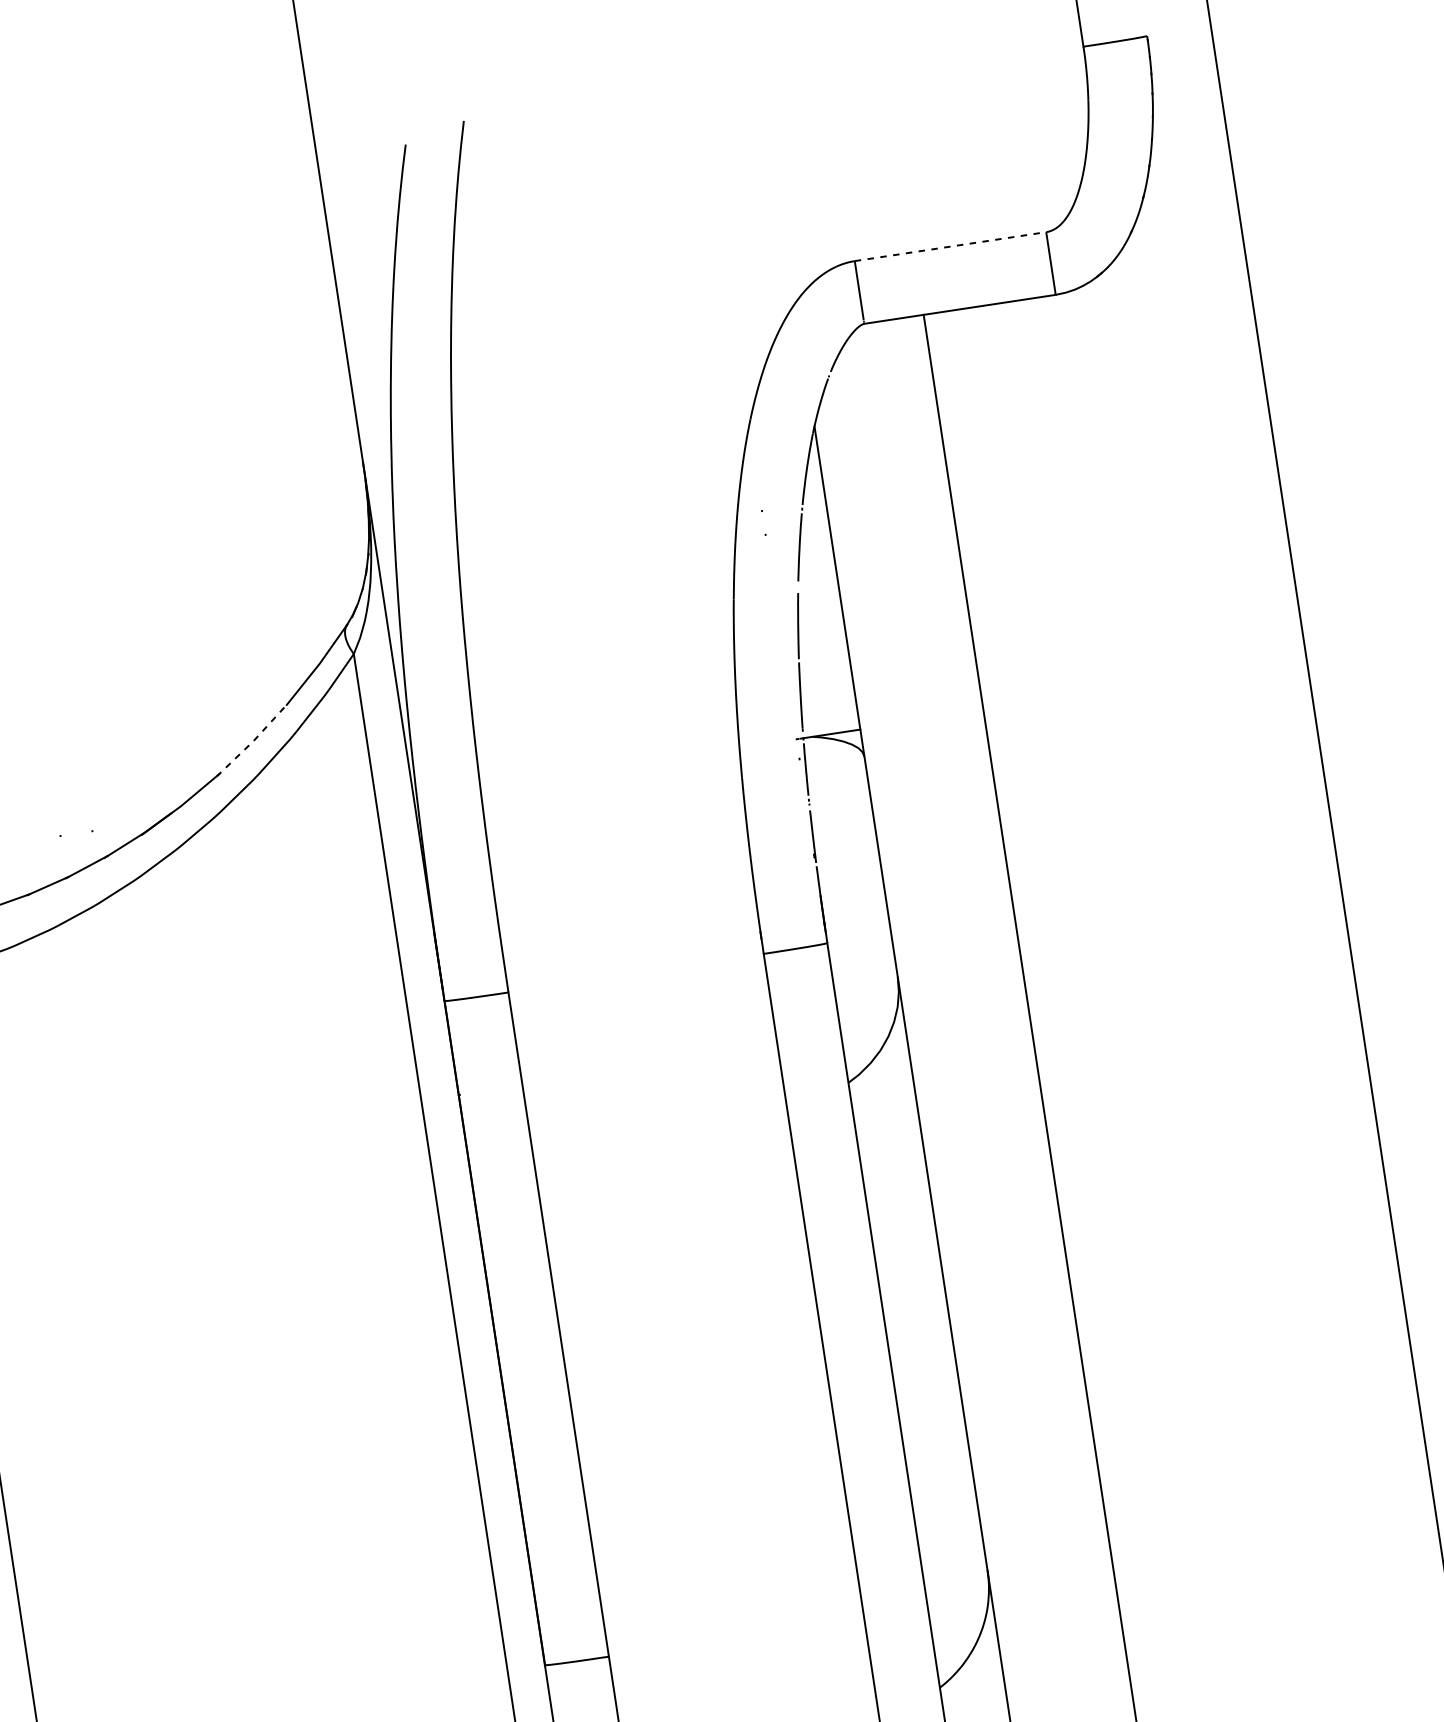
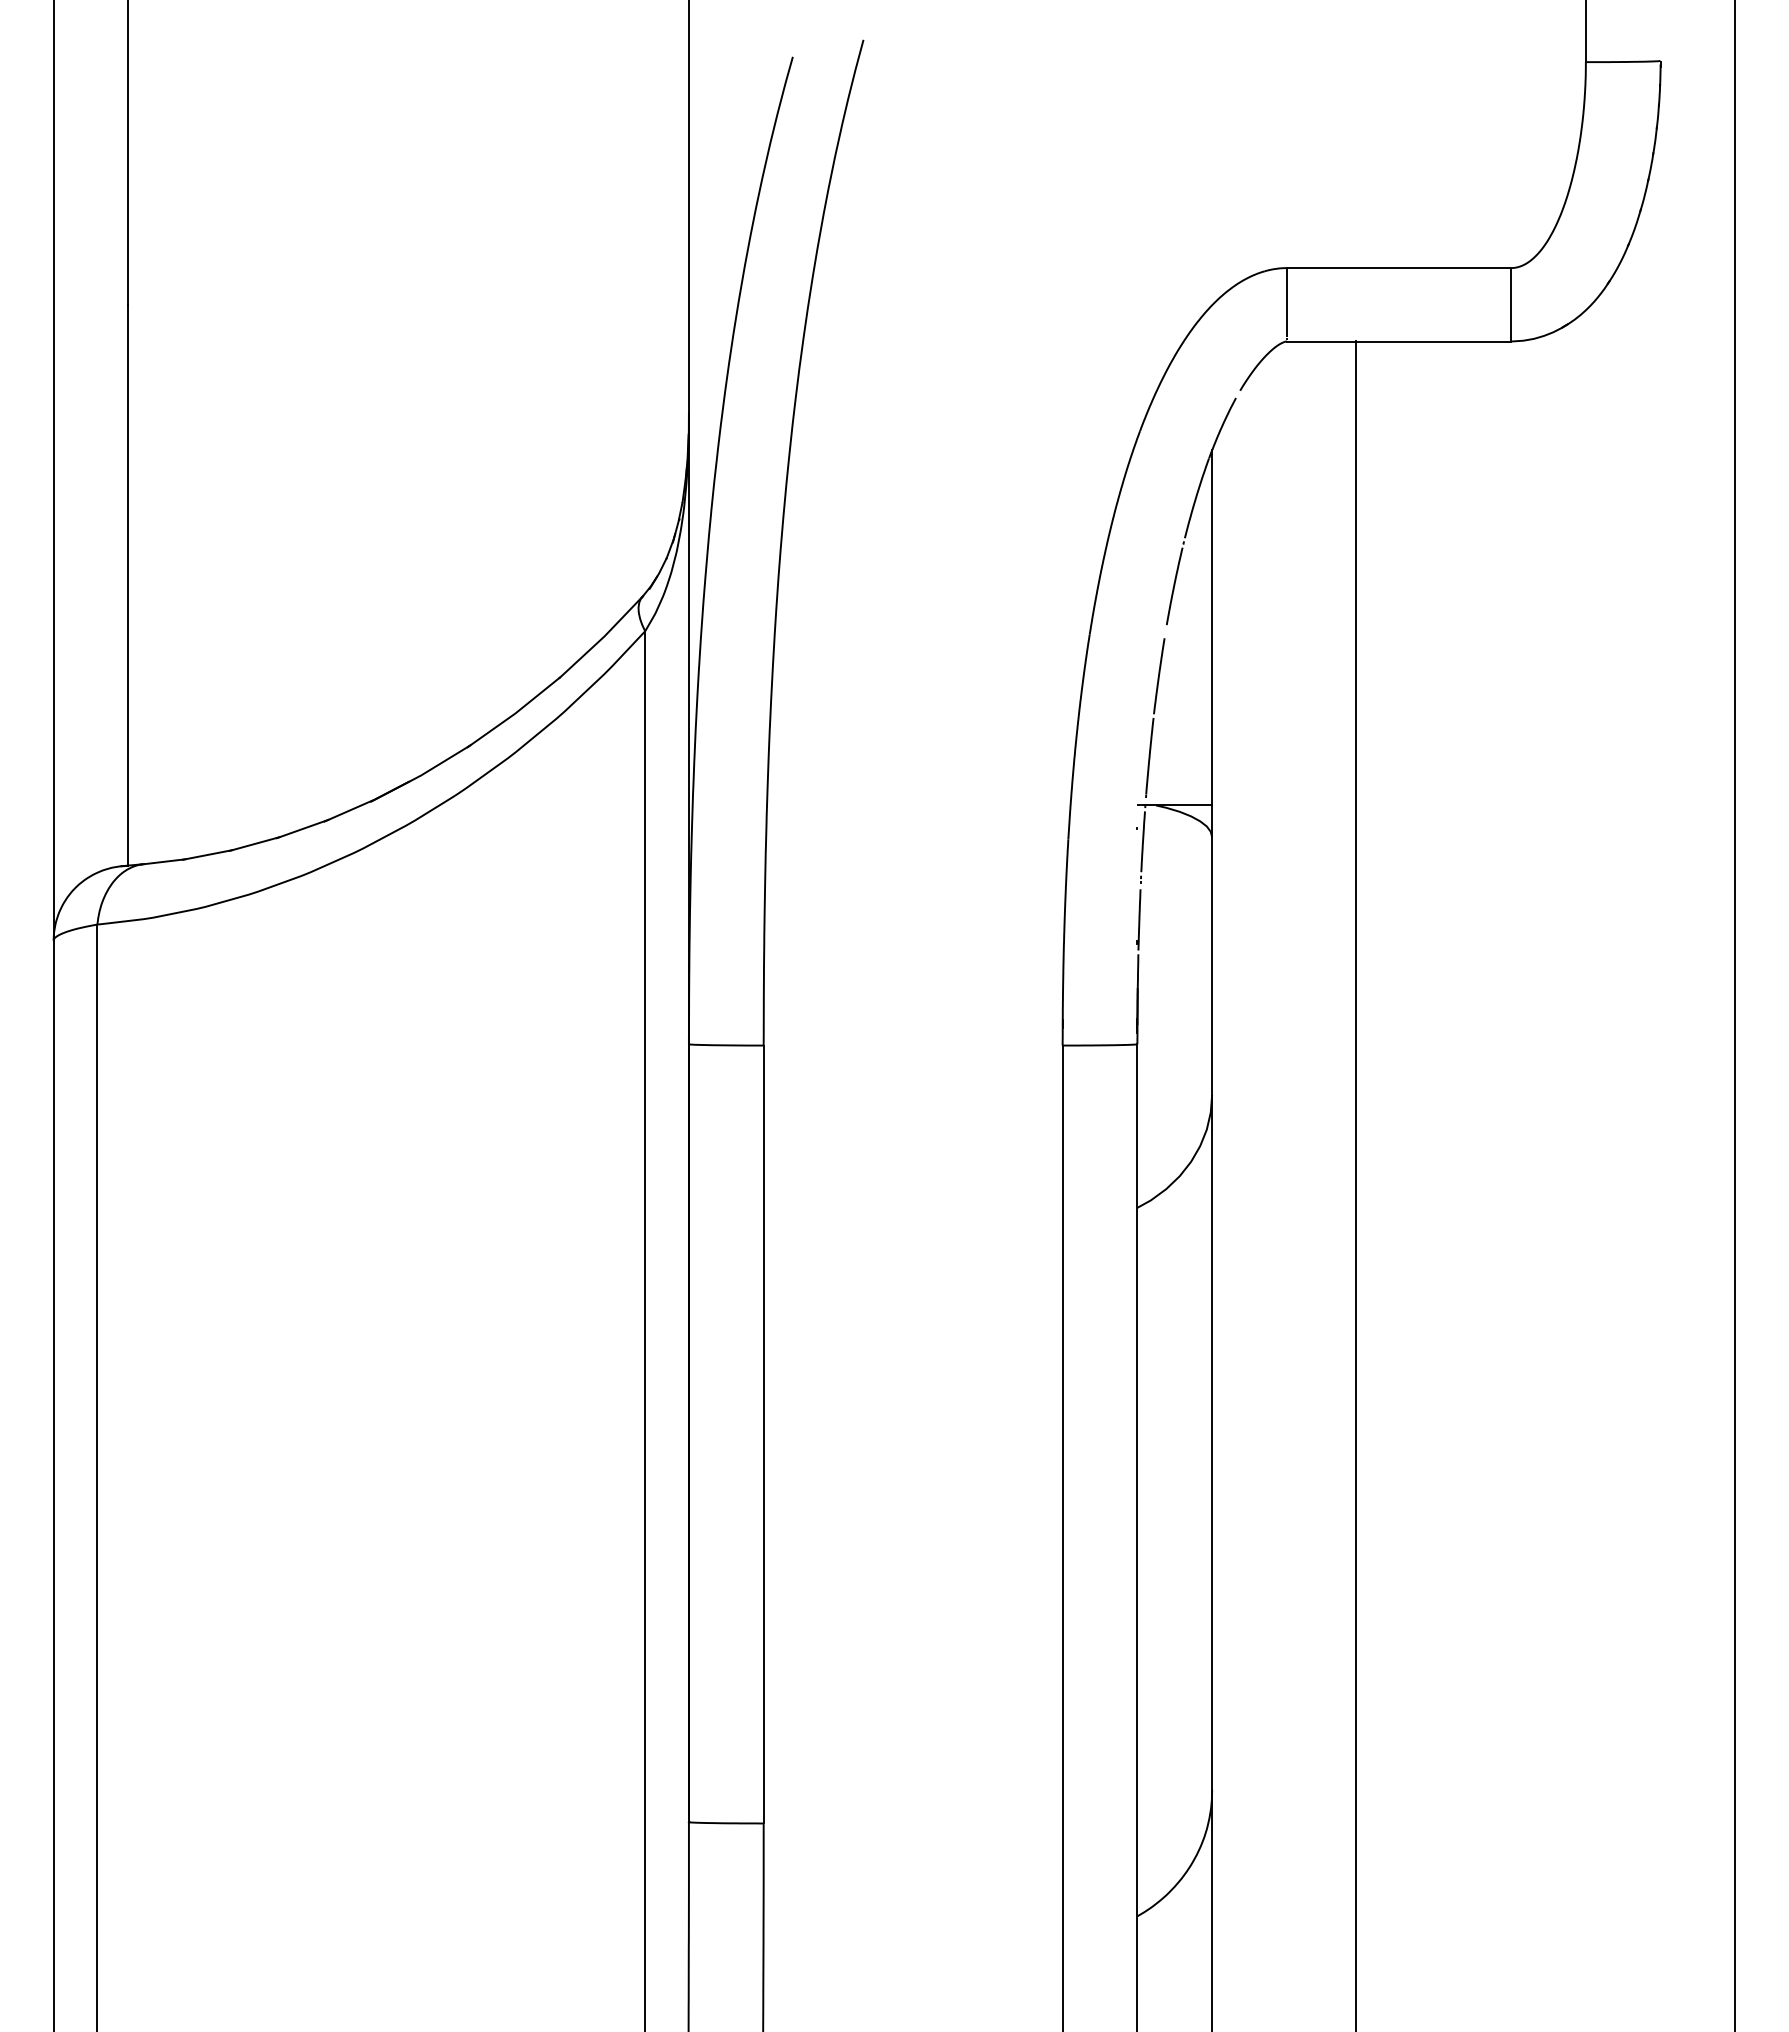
line: (950, 246) -> (1399, 268), dashed -> solid
line: (253, 741) -> (515, 713), dashed -> solid

